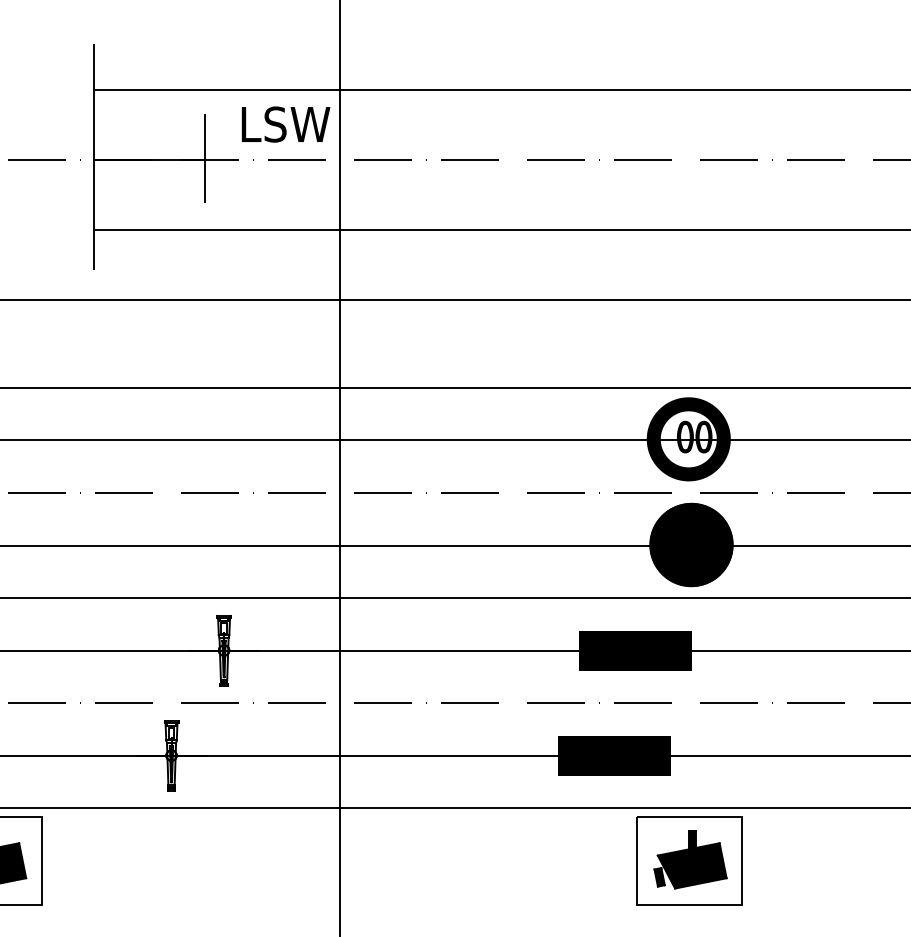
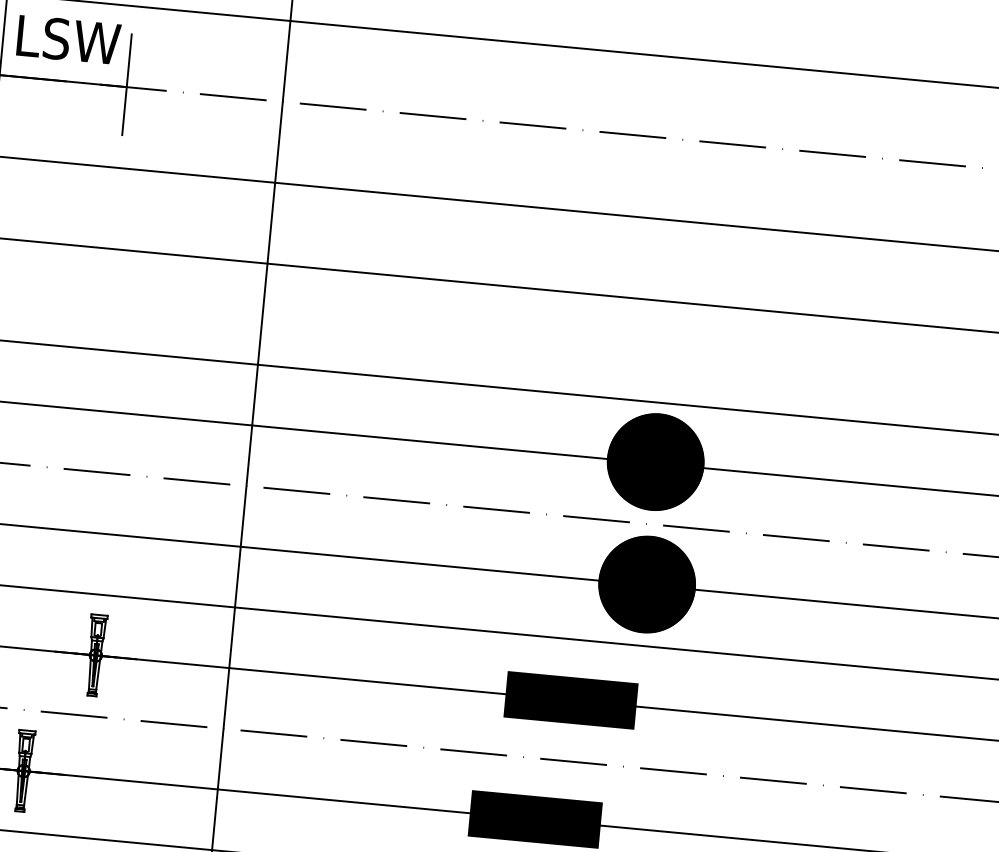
text: (285, 124) -> (68, 39), moved
fill: (669, 436) -> (633, 456), added
fill: (689, 439) -> (656, 462), added

